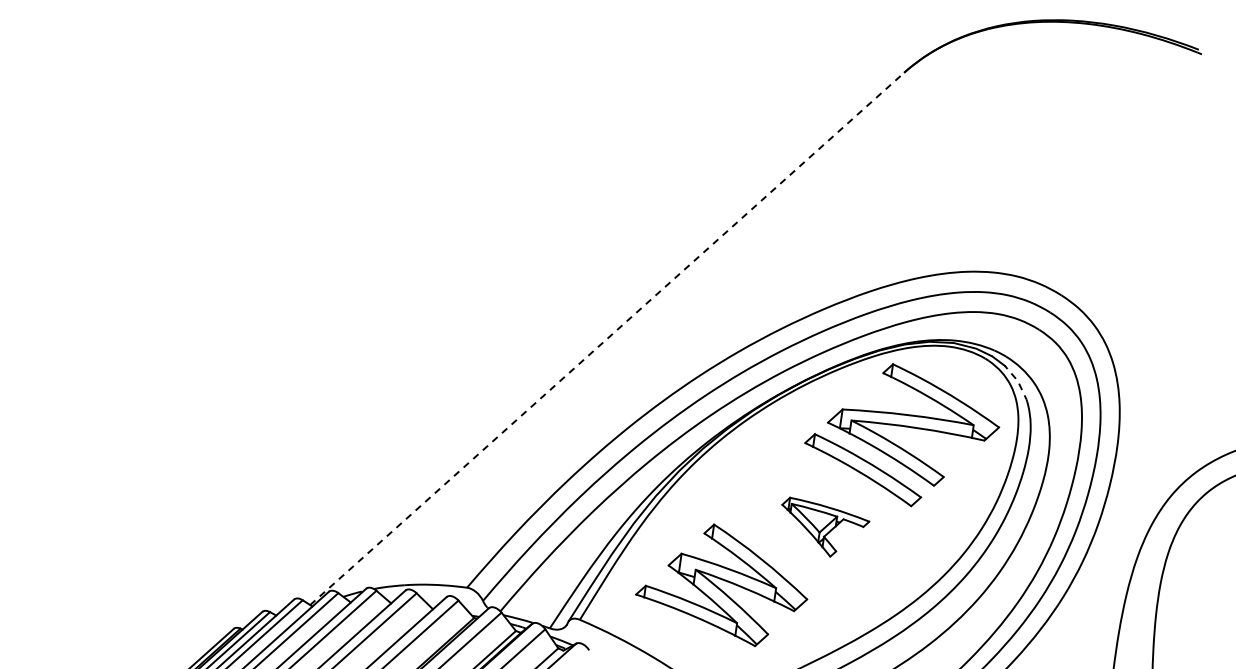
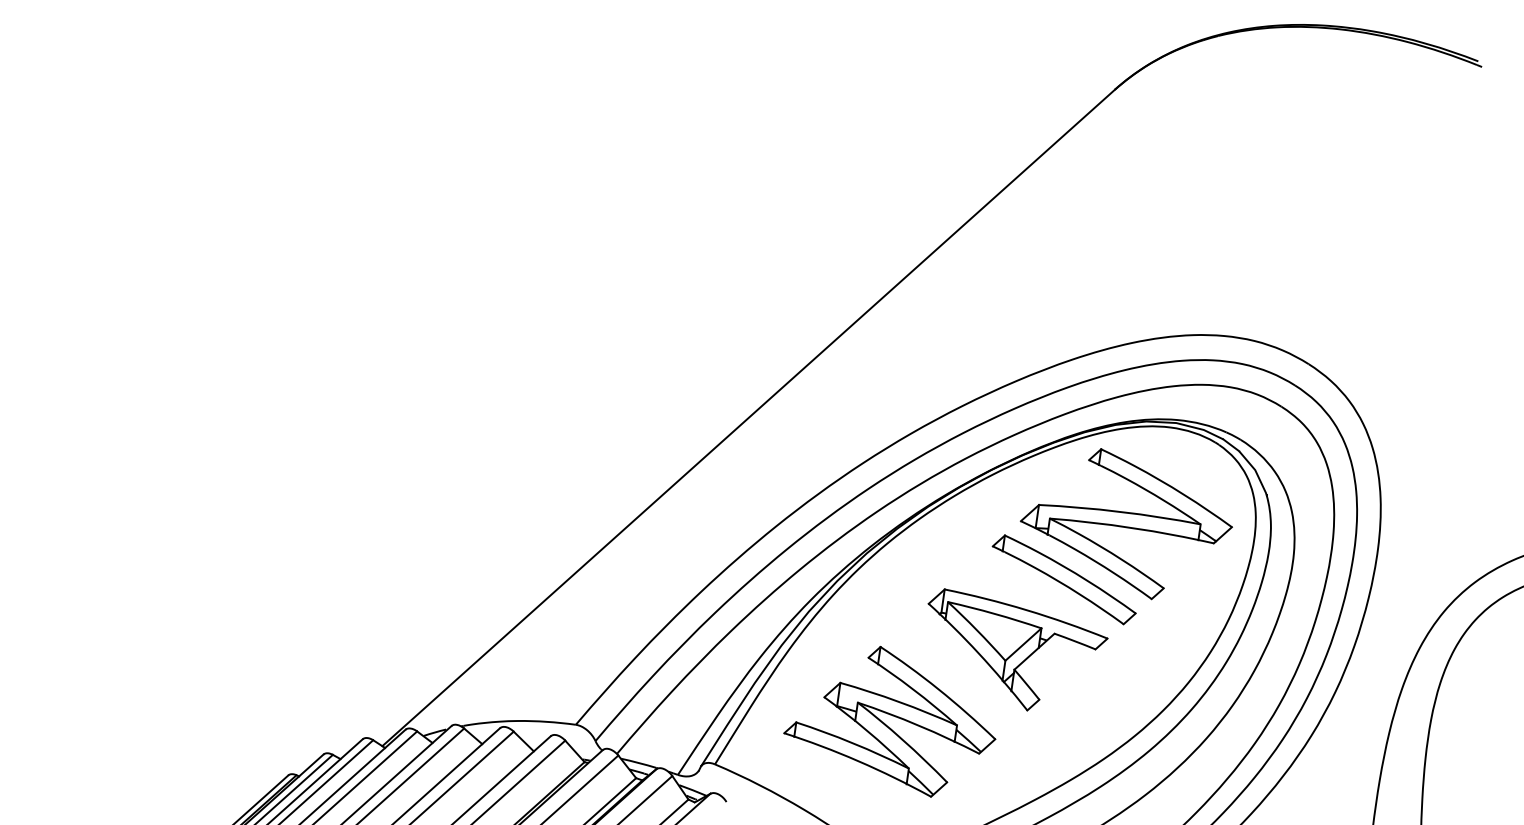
line: (607, 338) -> (749, 417), dashed -> solid
line: (1018, 382) -> (1255, 471), dashed -> solid
part: (825, 527) -> (1017, 650), size x1.67

